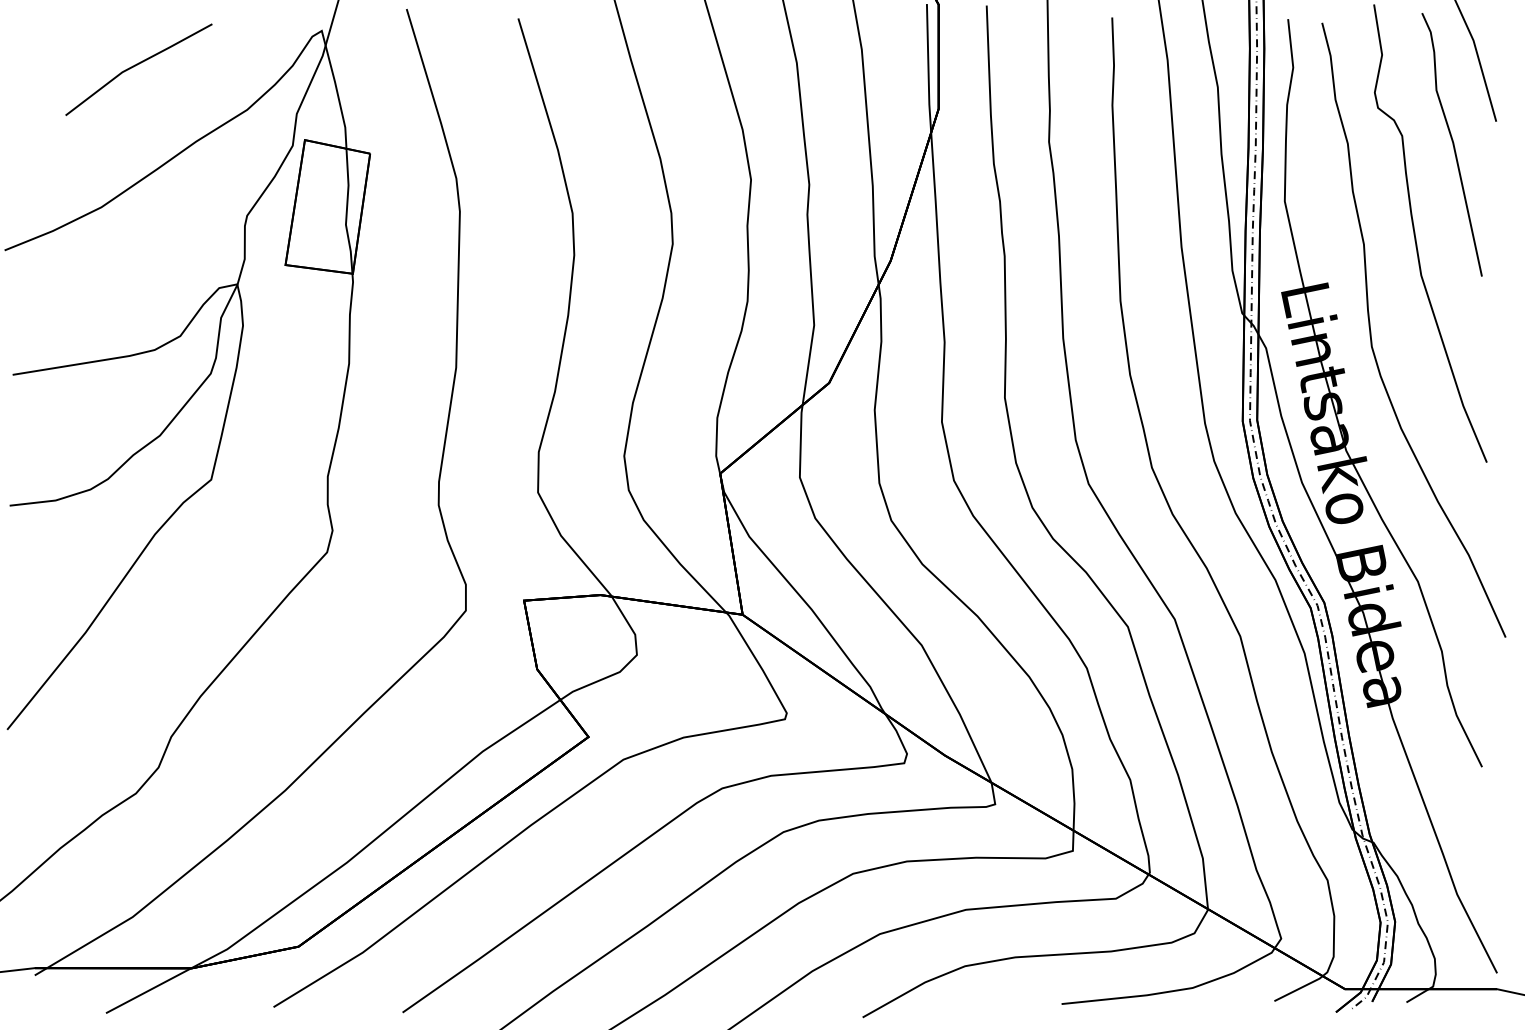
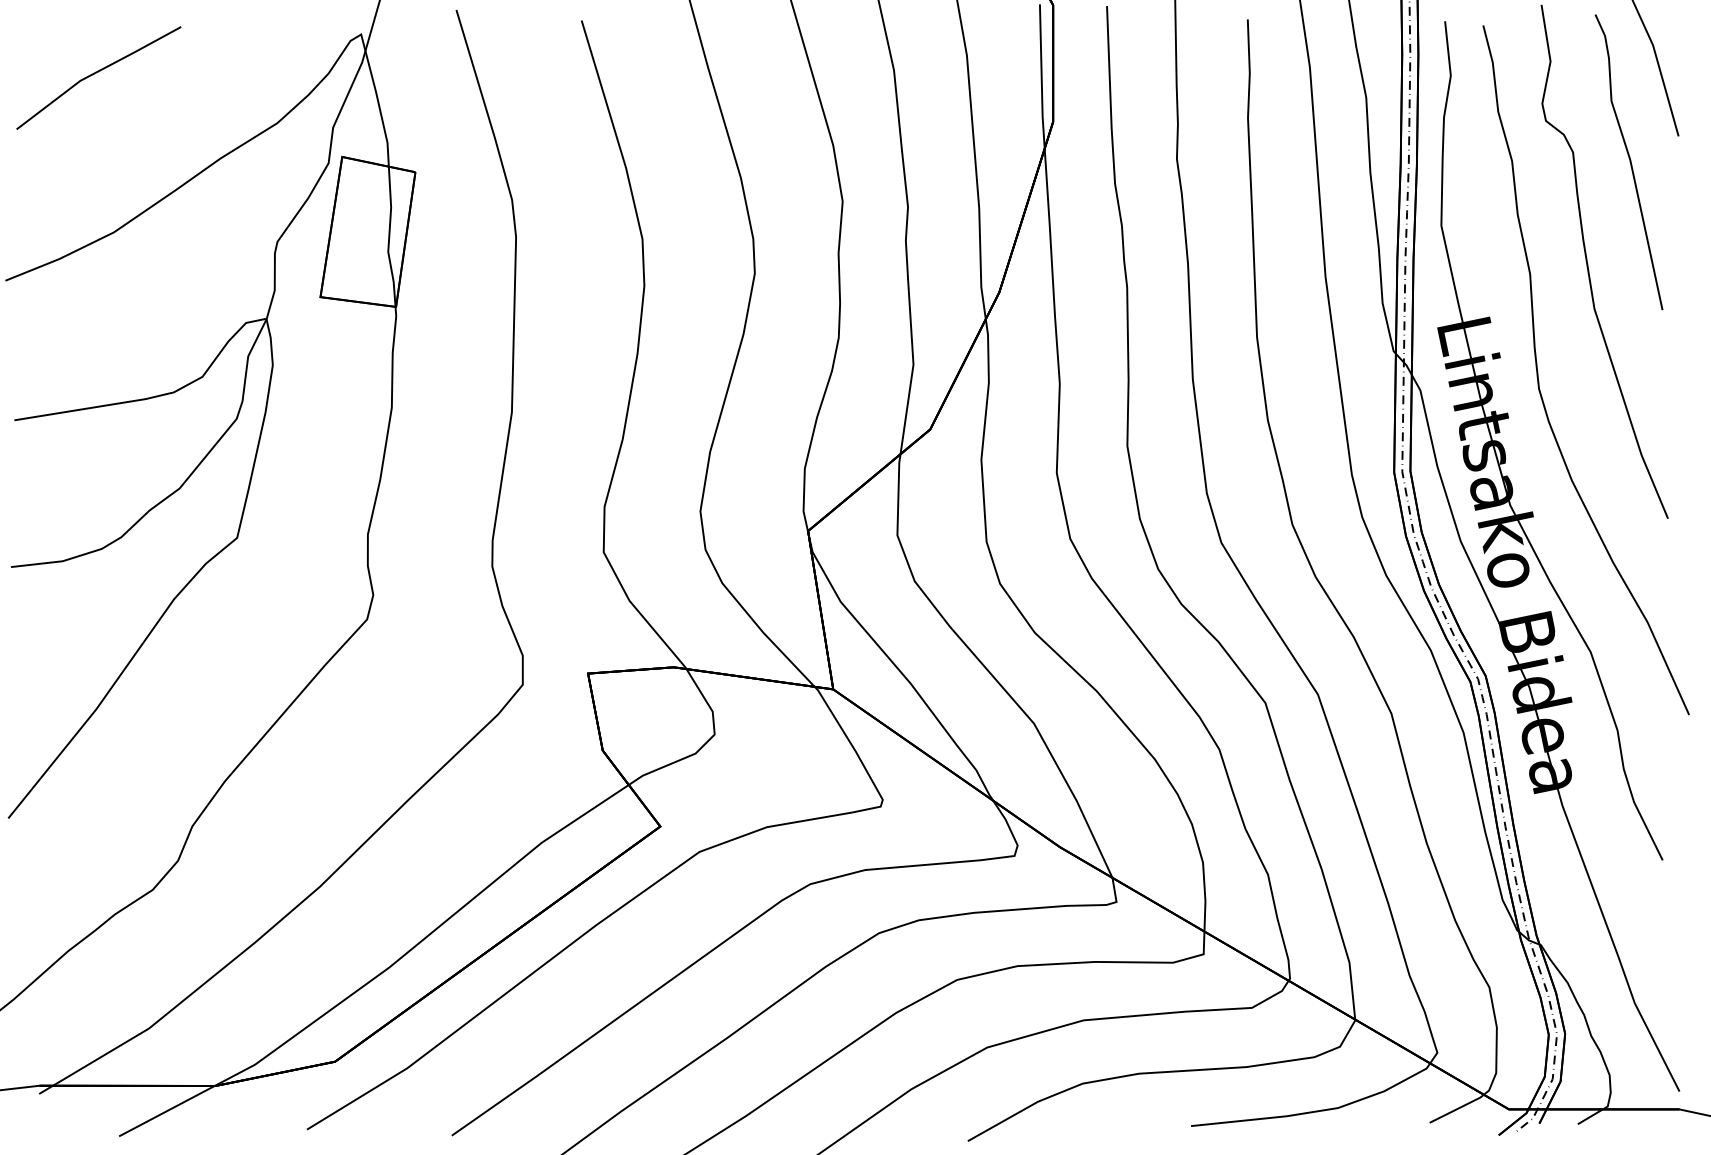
line: (137, 65) -> (97, 73), moved

